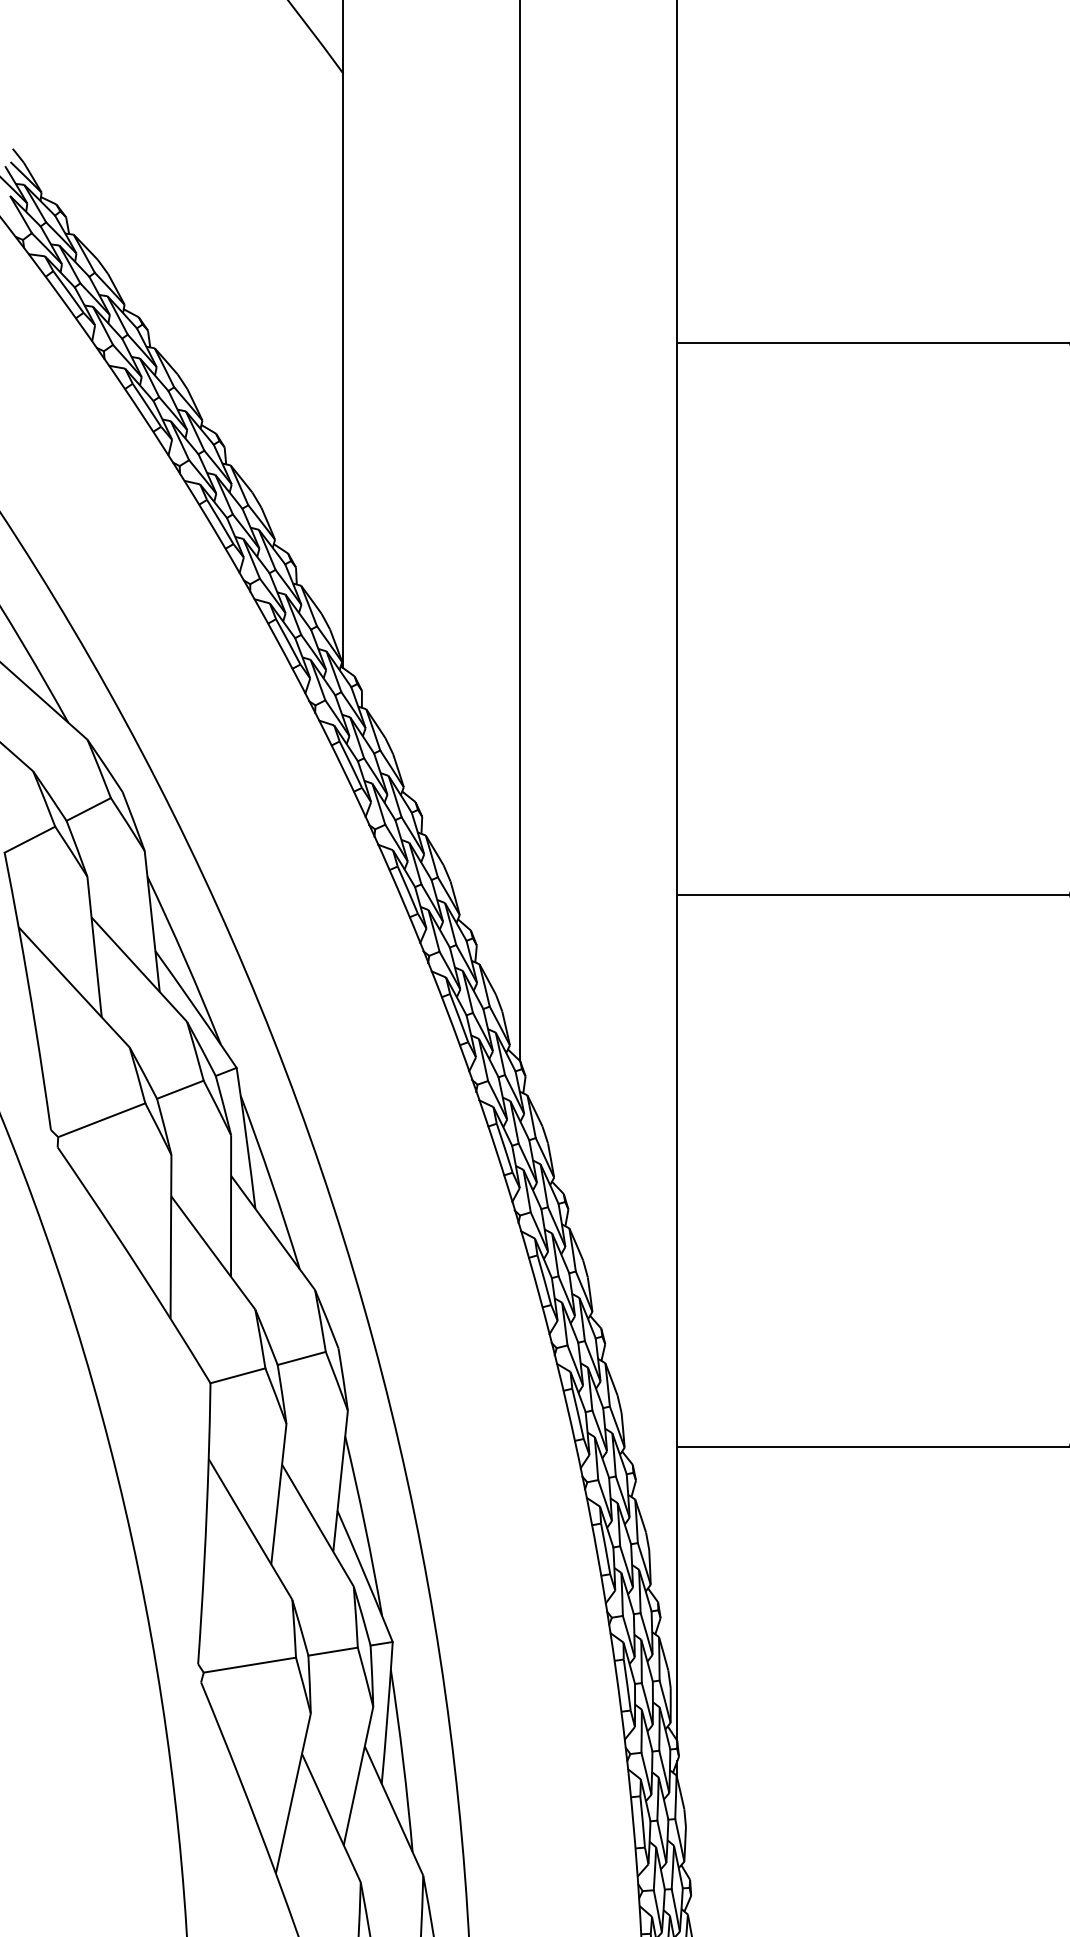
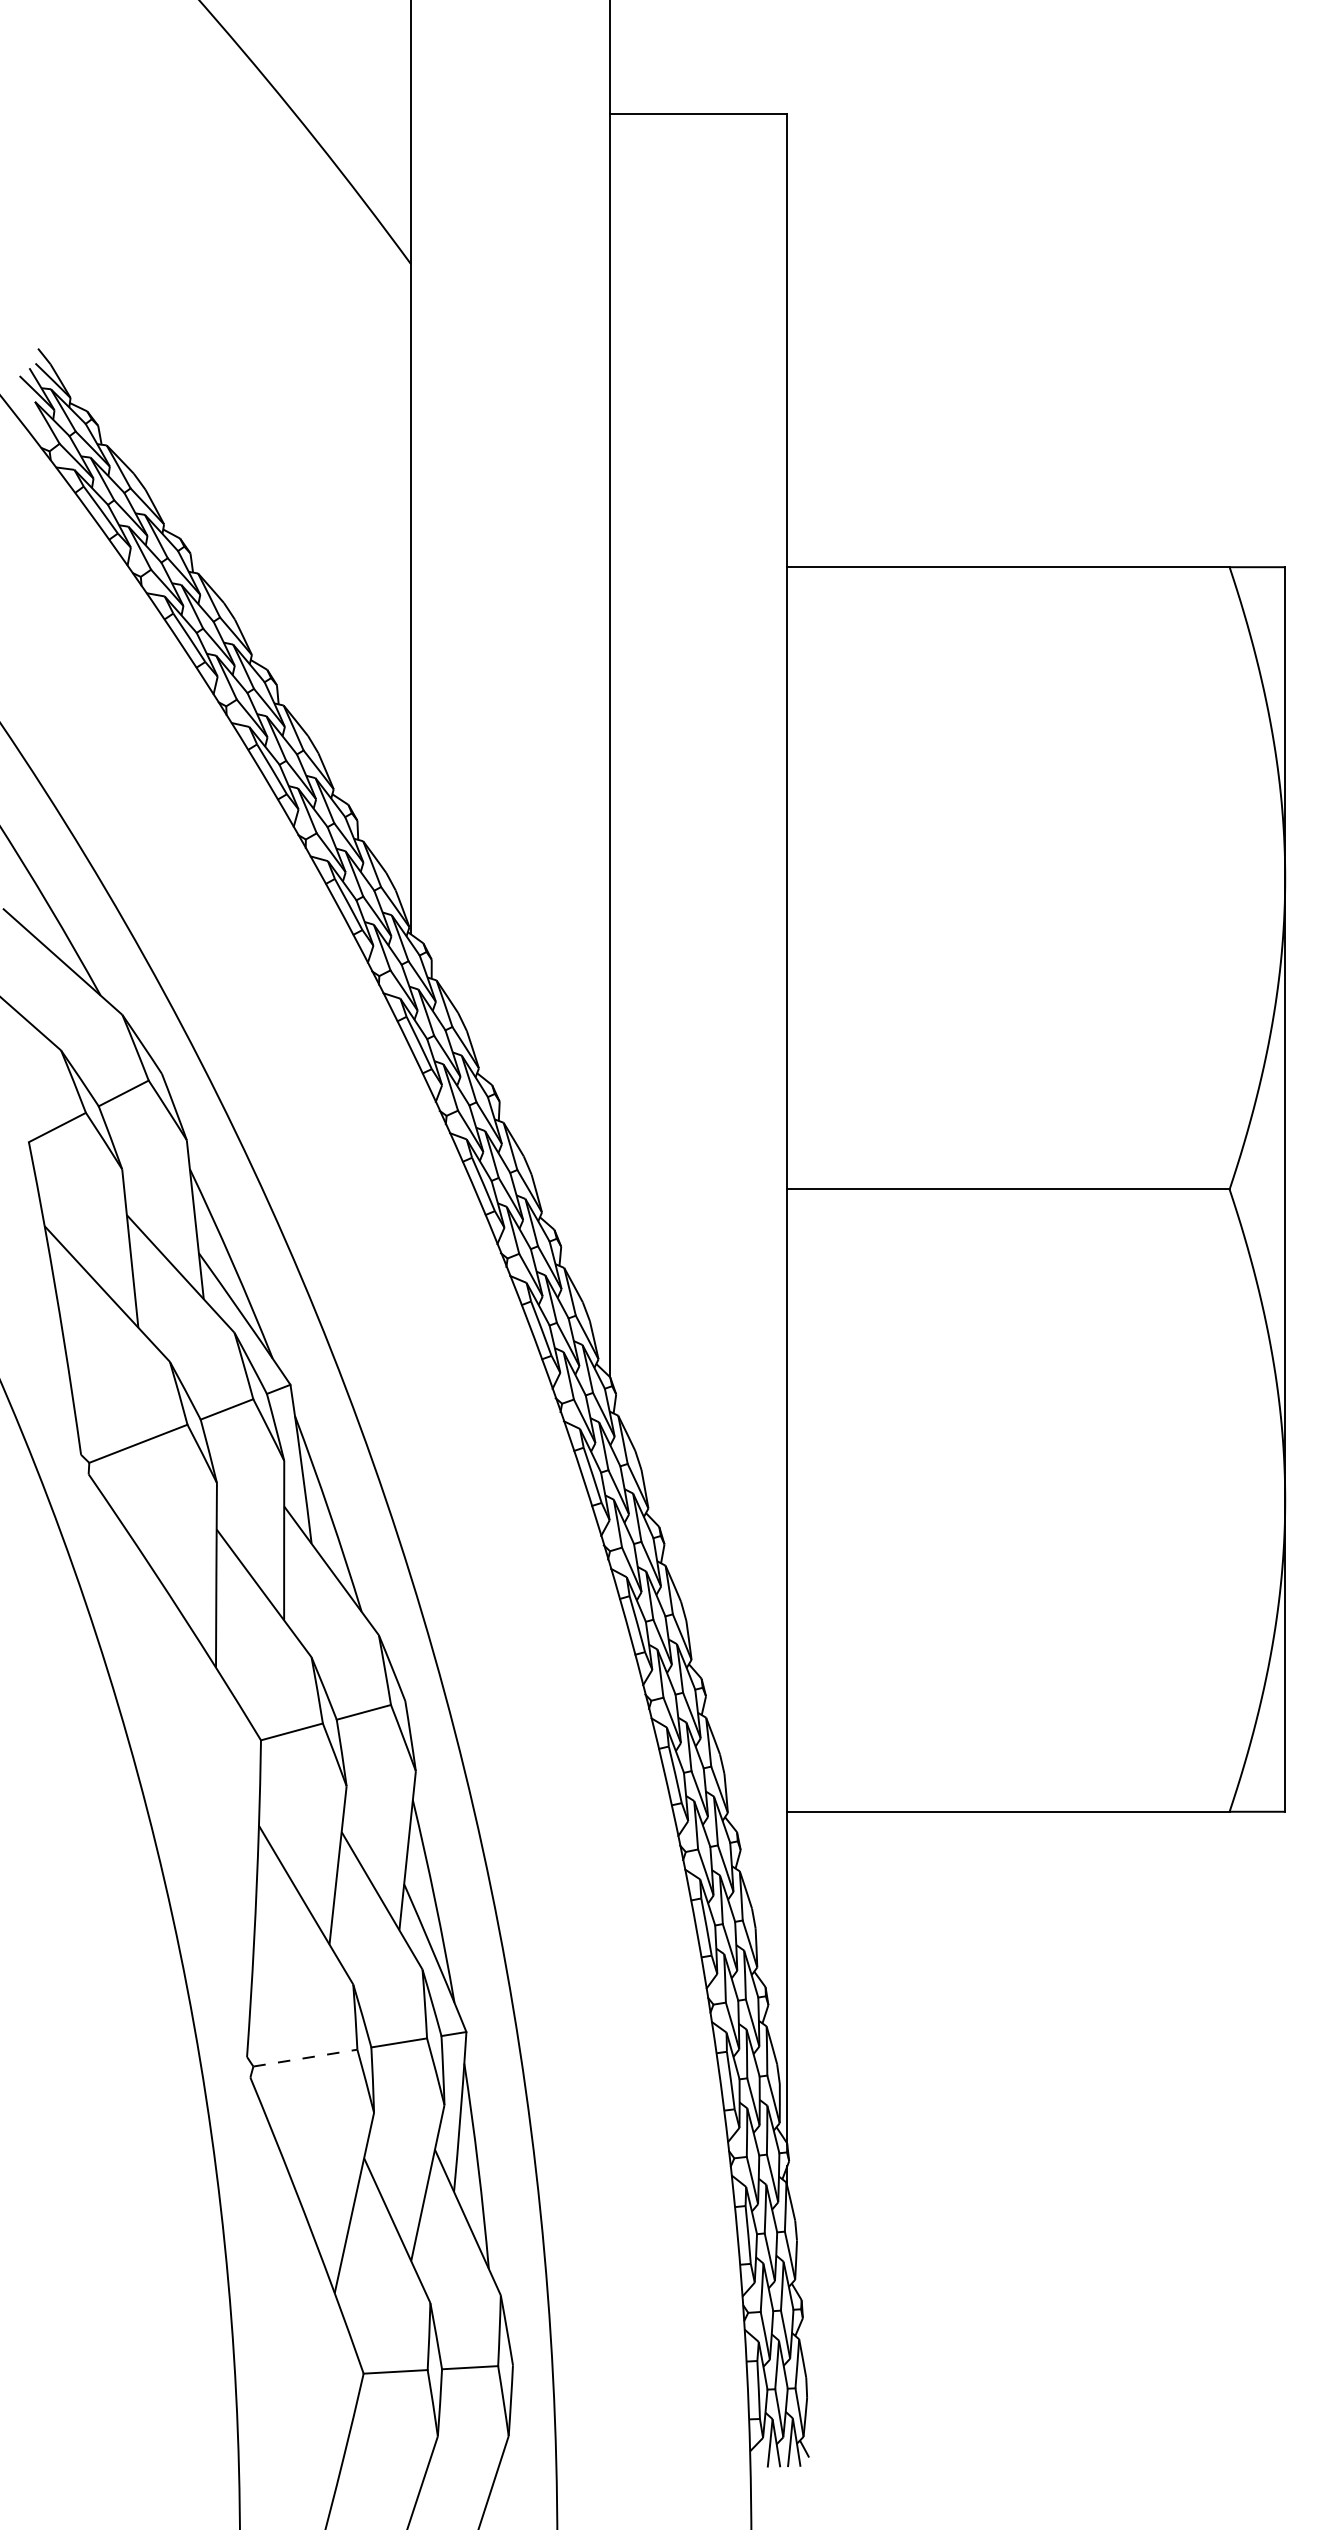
line: (249, 1665) -> (305, 2058), solid -> dashed

